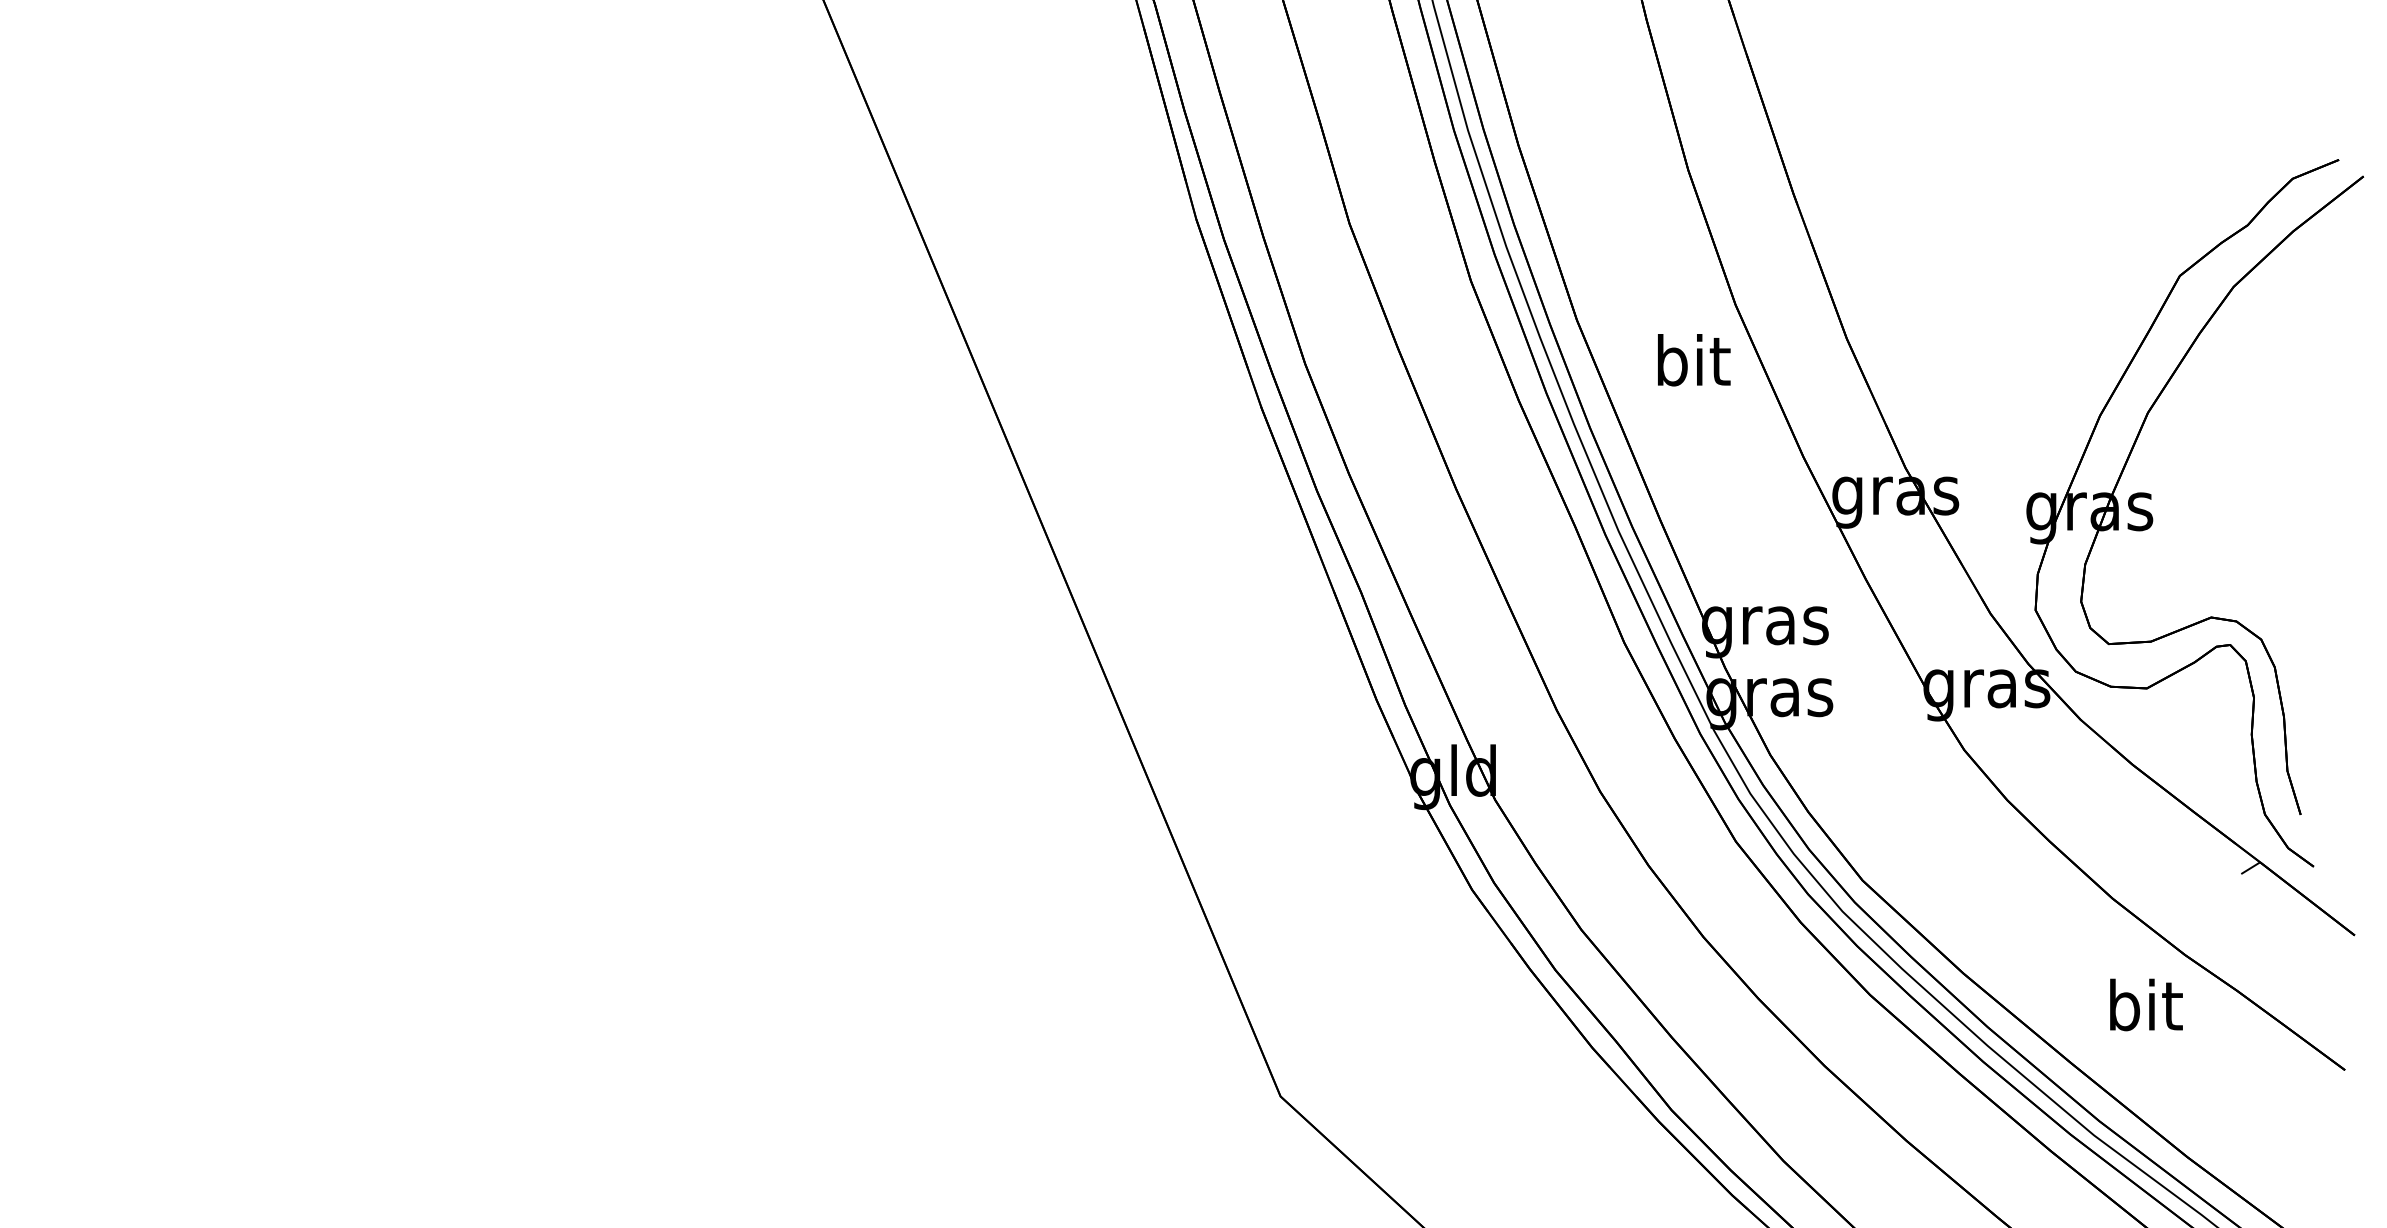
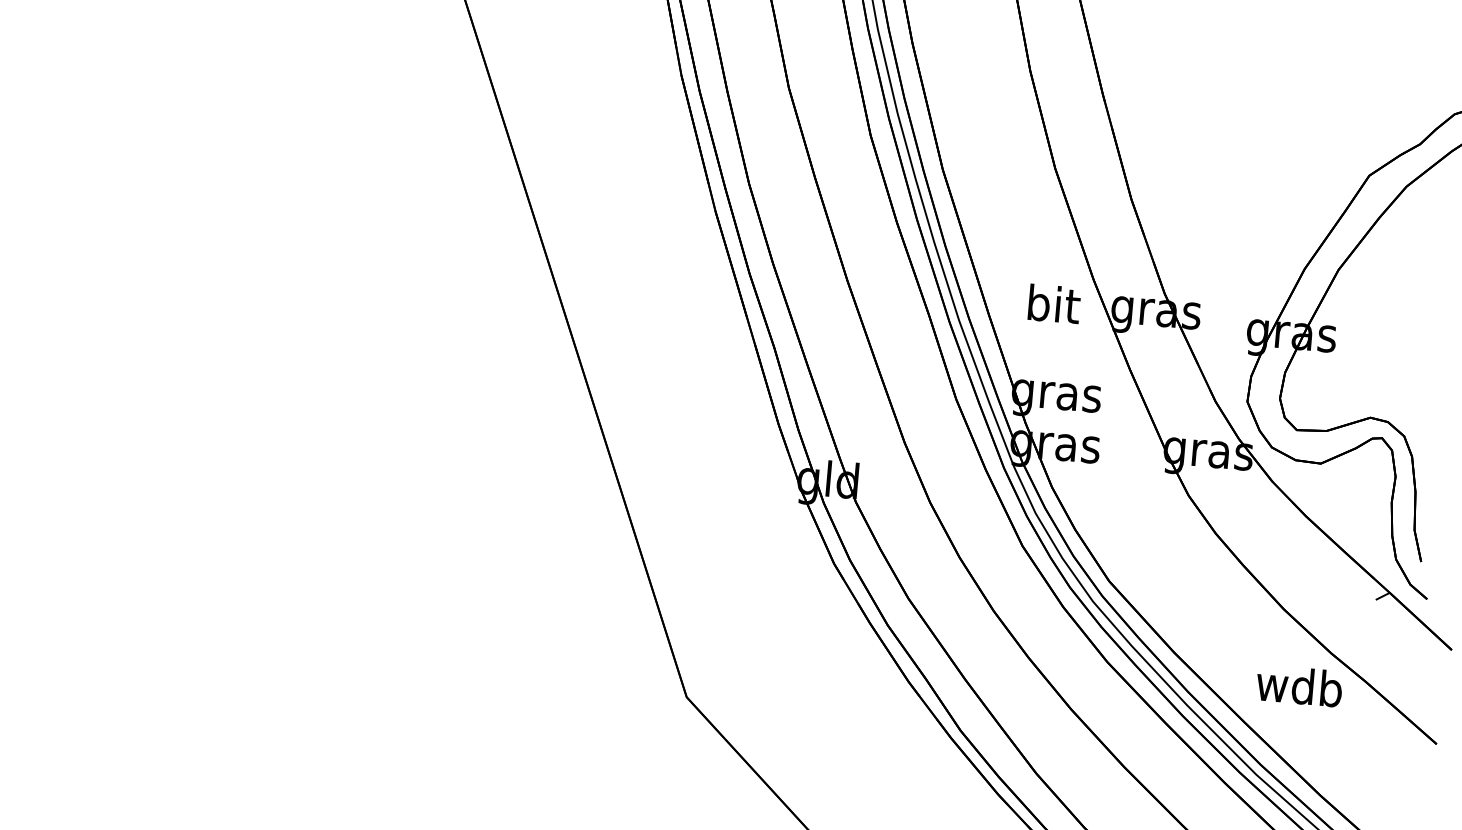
text: (1694, 360) -> (1054, 304), moved
text: (2143, 1004) -> (1299, 685), bit -> wdb

